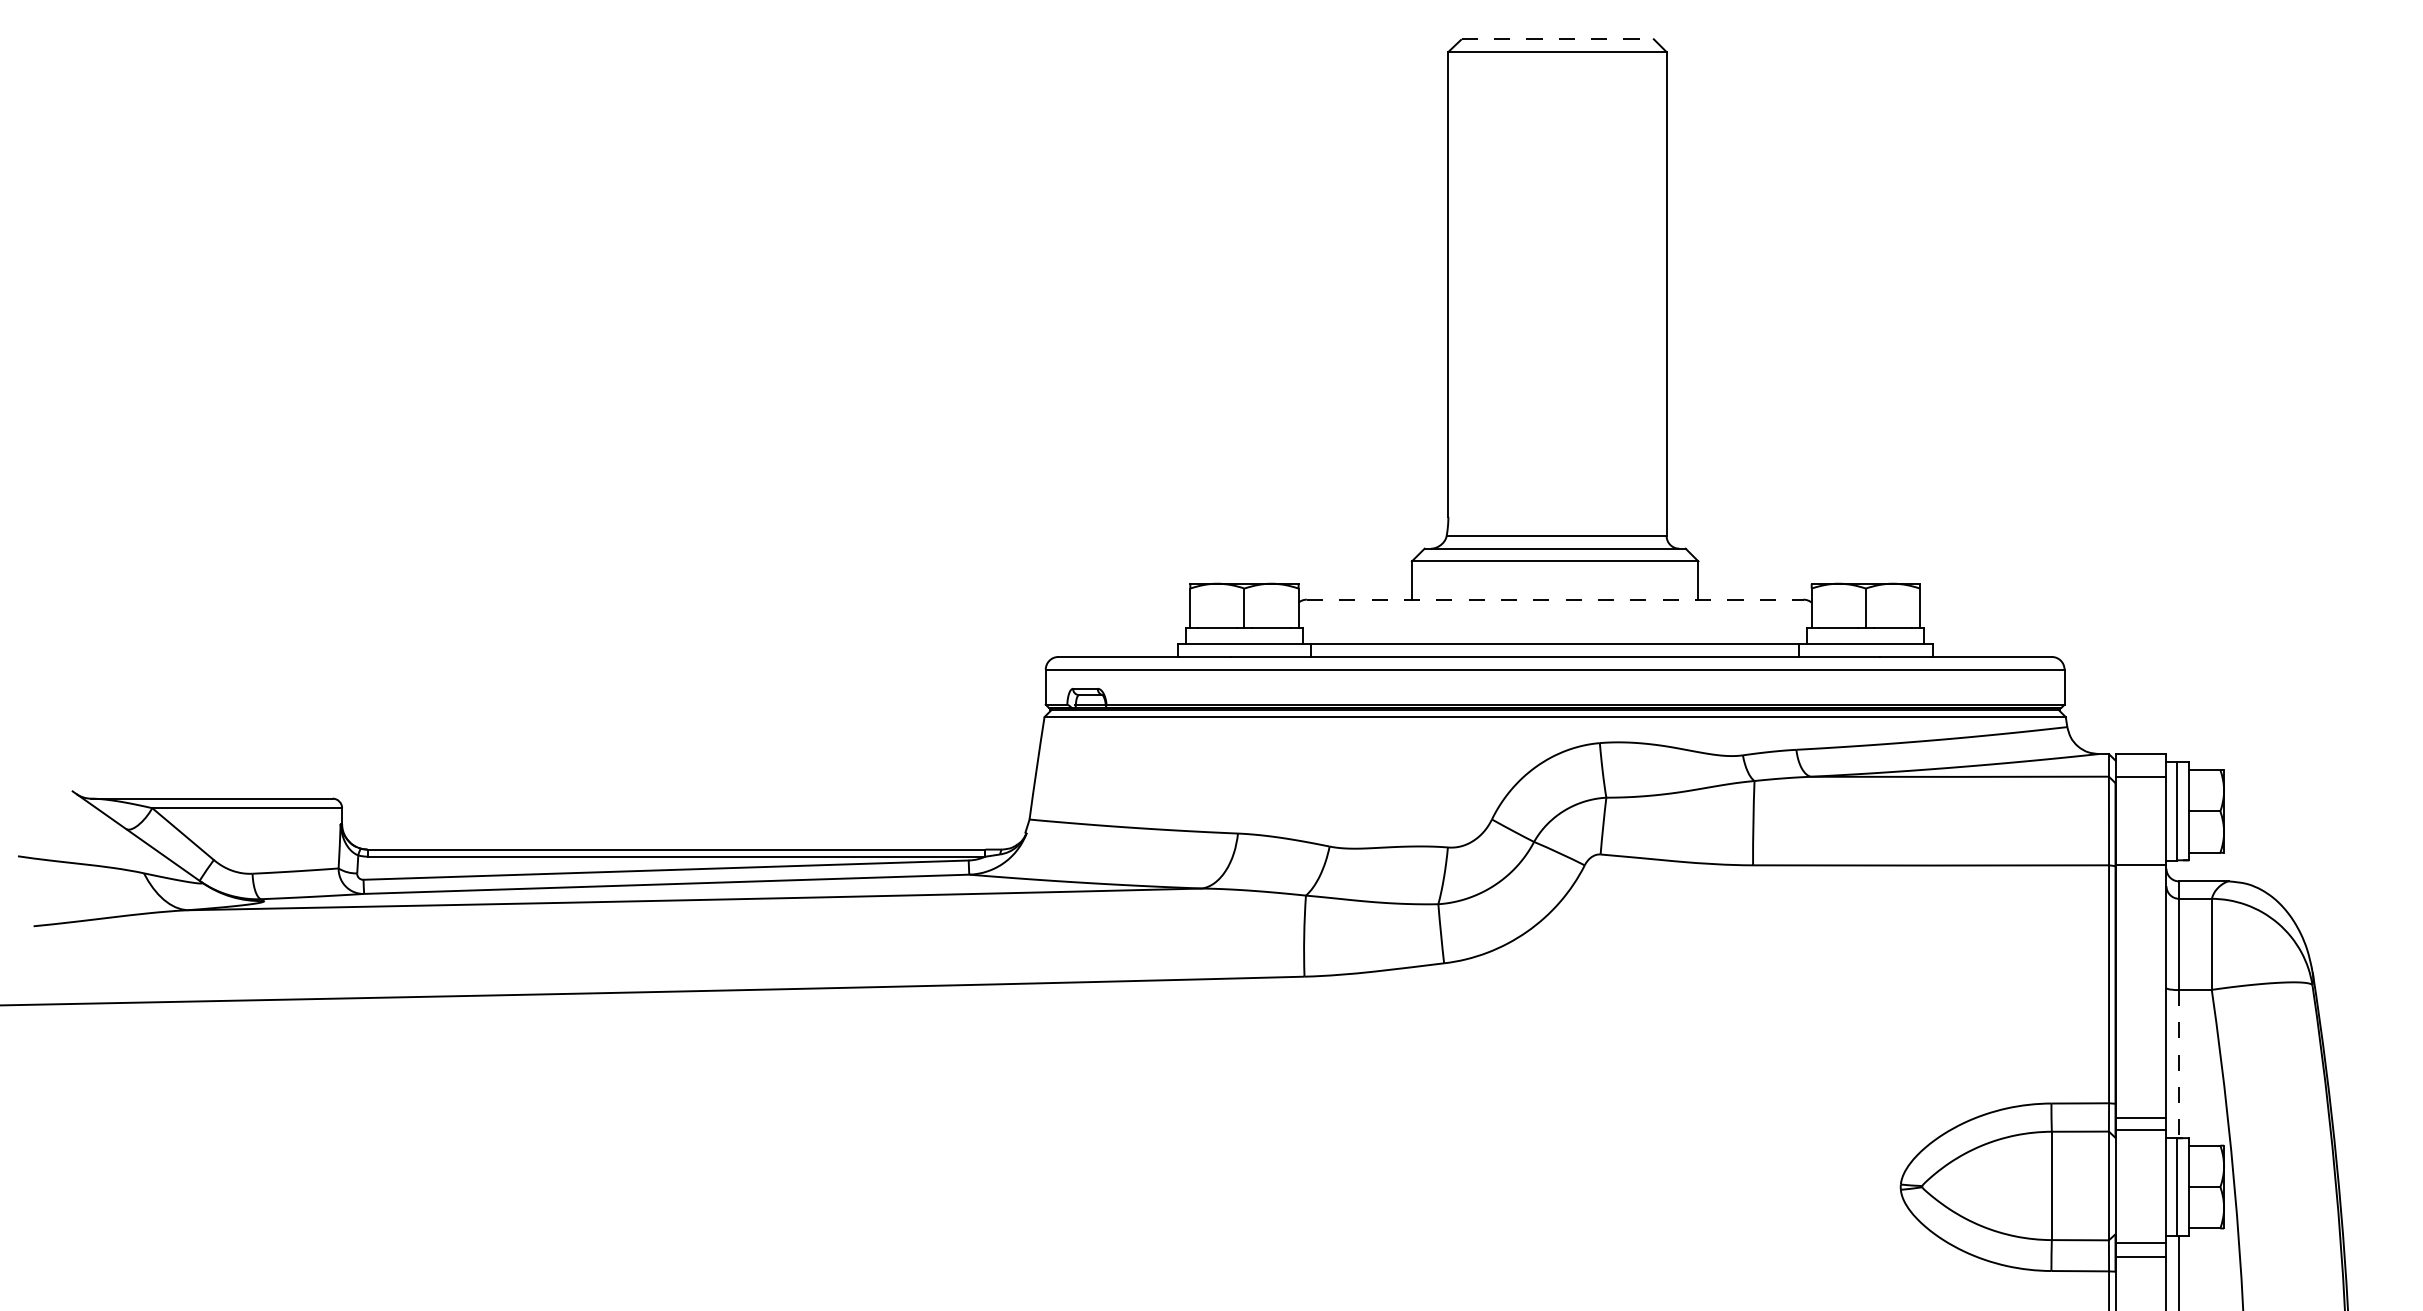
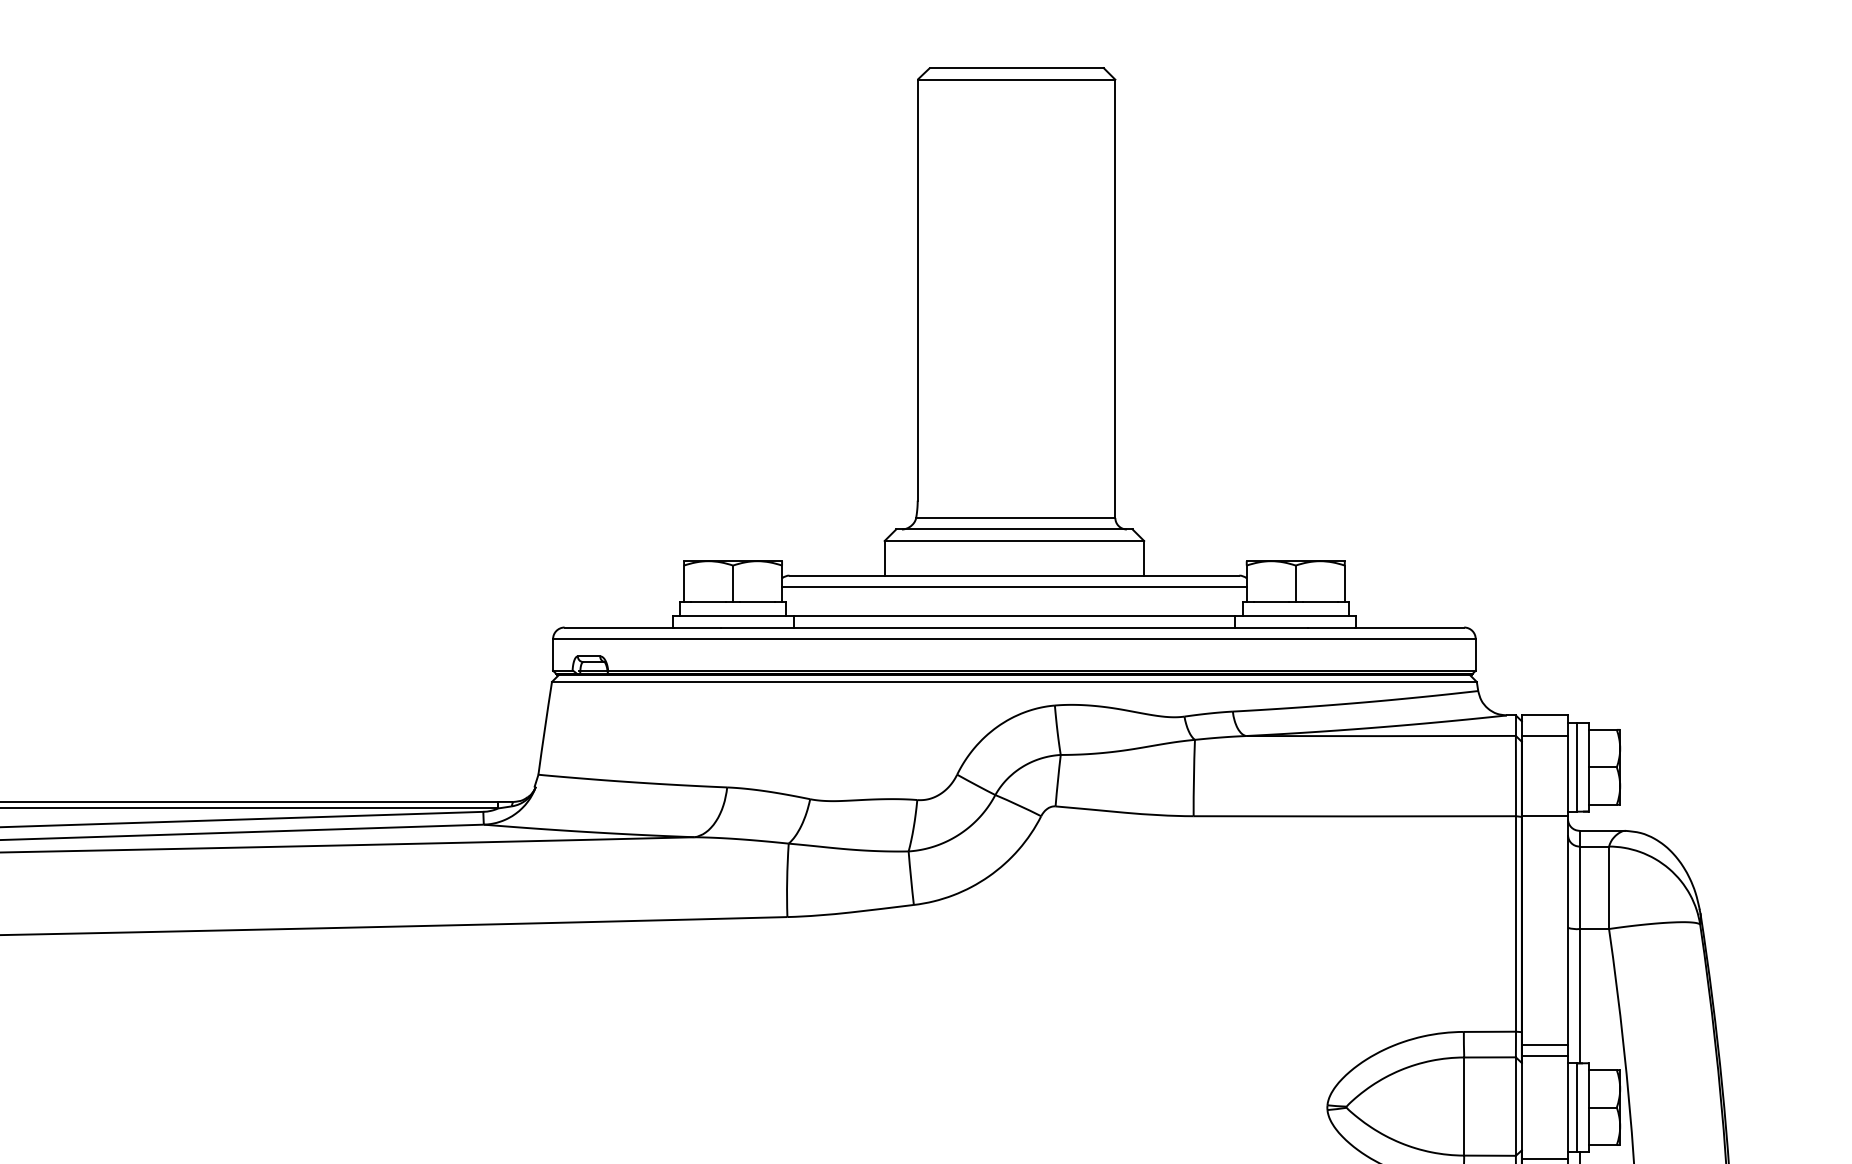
line: (1558, 39) -> (1017, 68), dashed -> solid
line: (1555, 599) -> (1014, 575), dashed -> solid
line: (1554, 612) -> (1013, 587), added
line: (2179, 1064) -> (1579, 996), dashed -> solid

